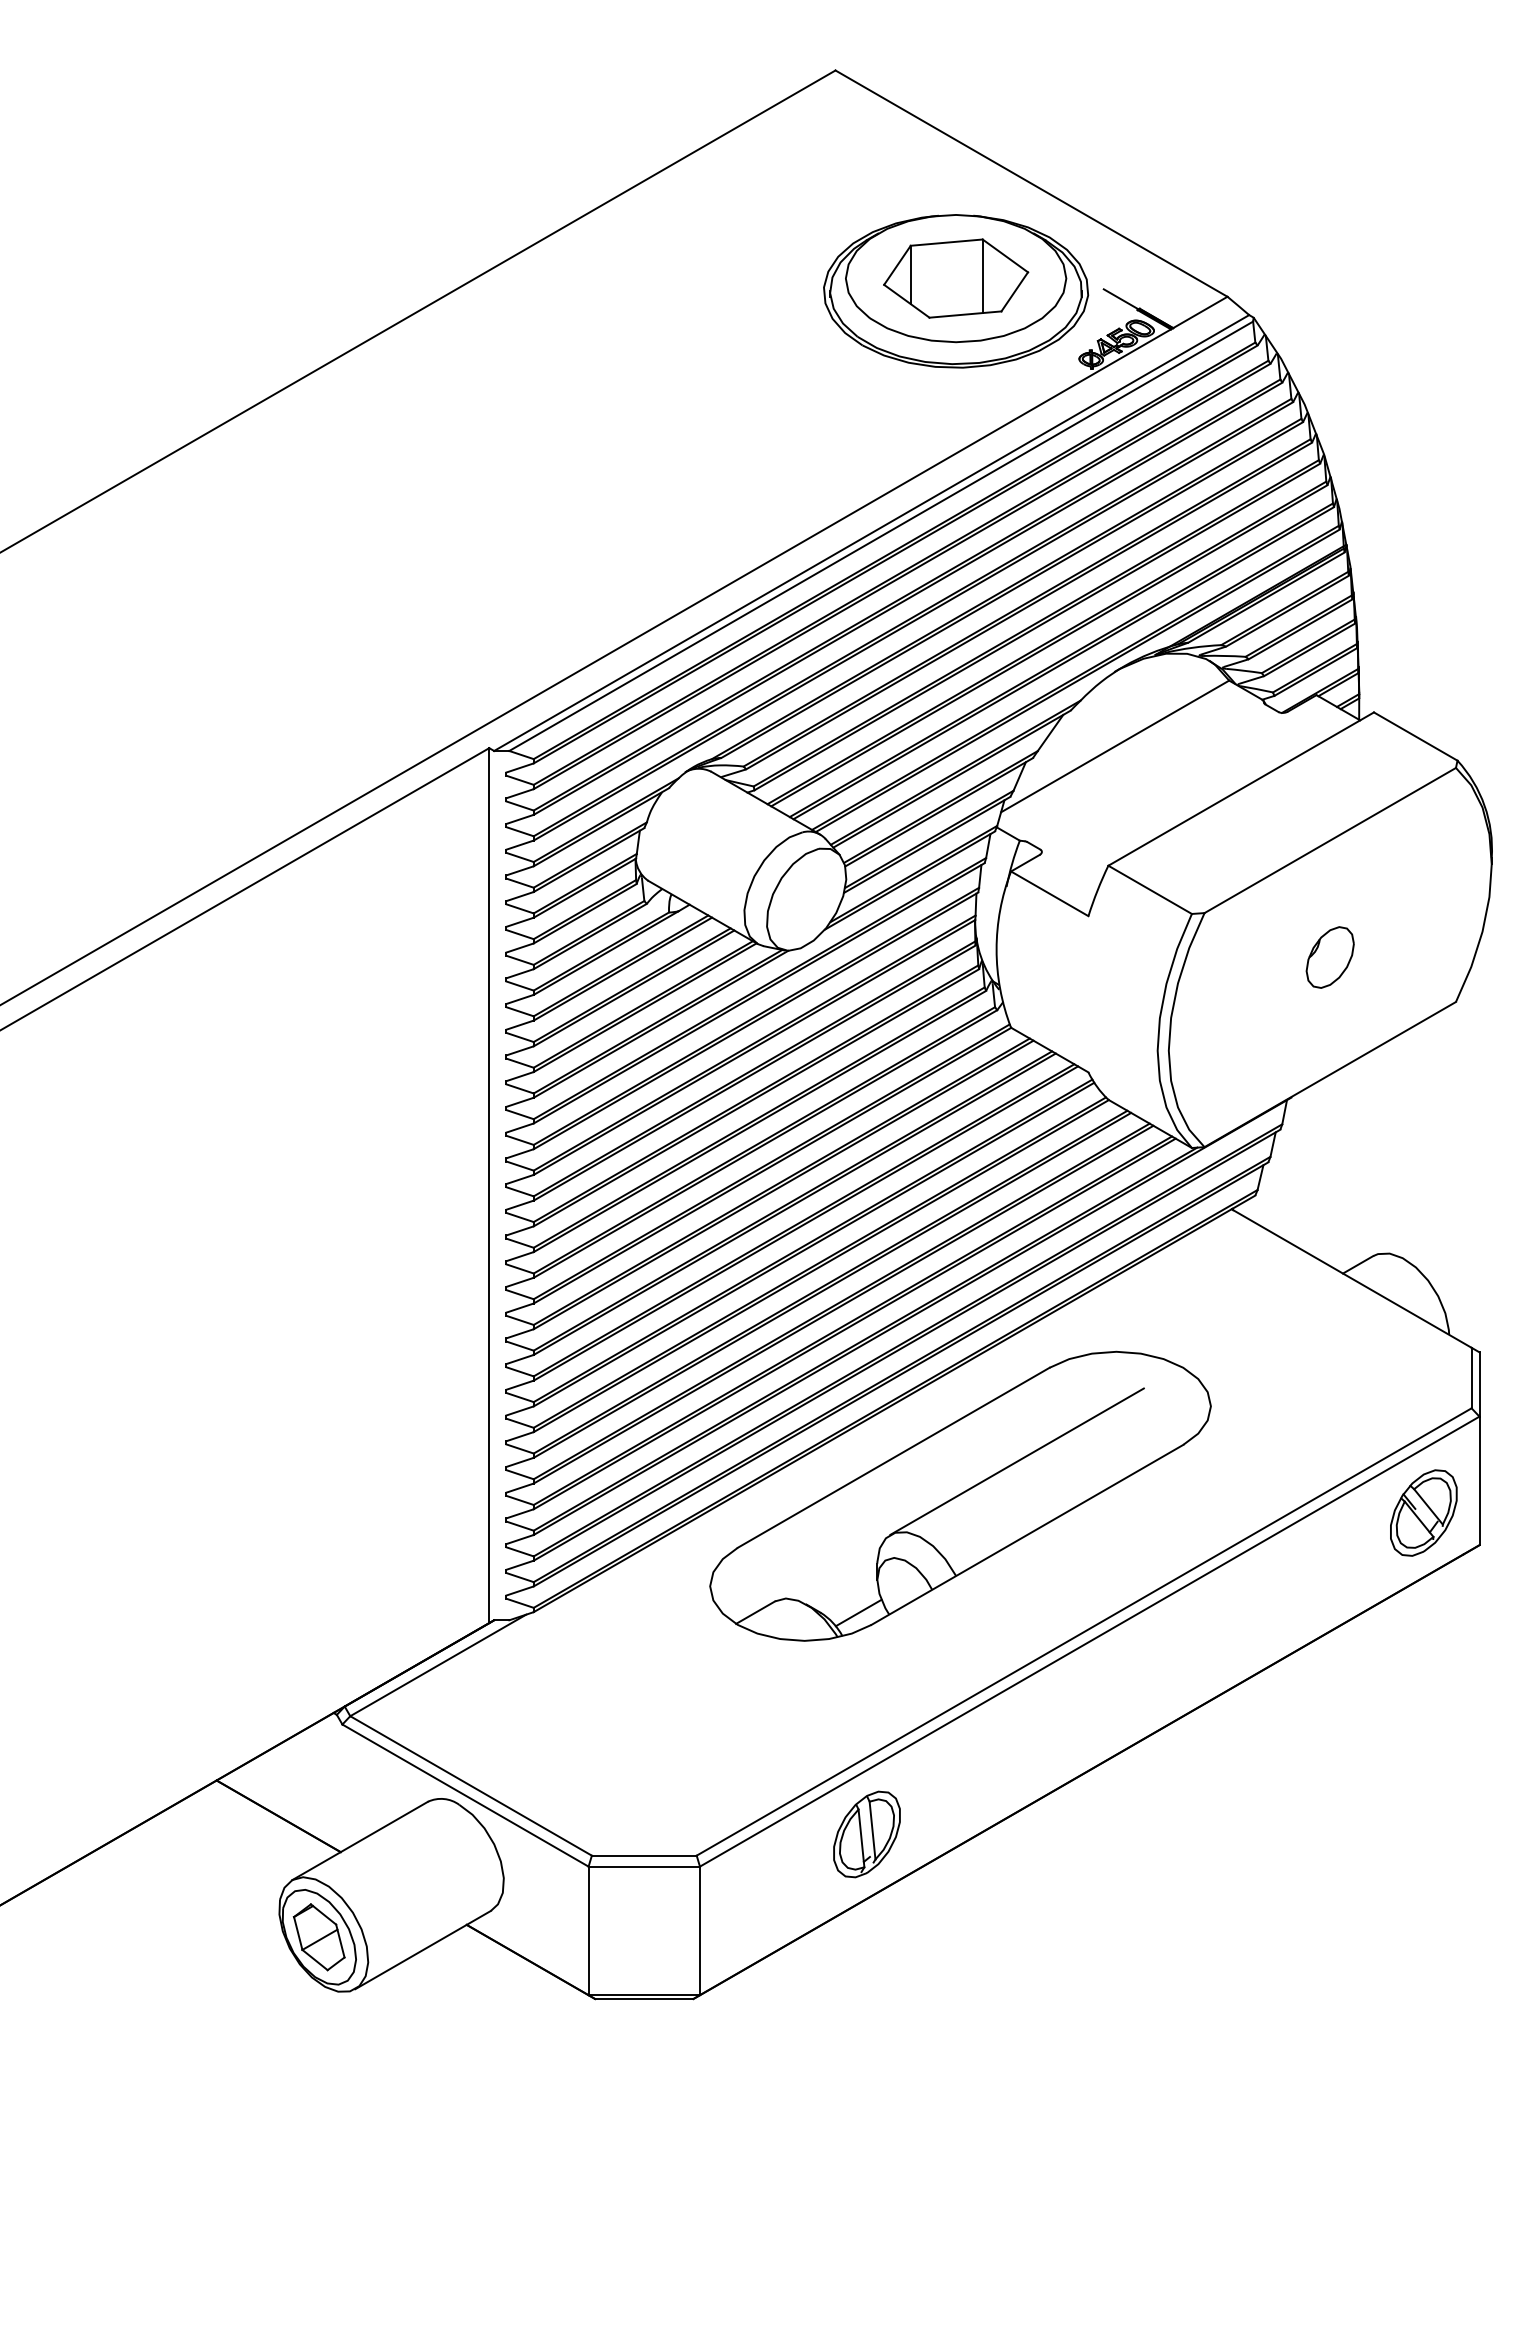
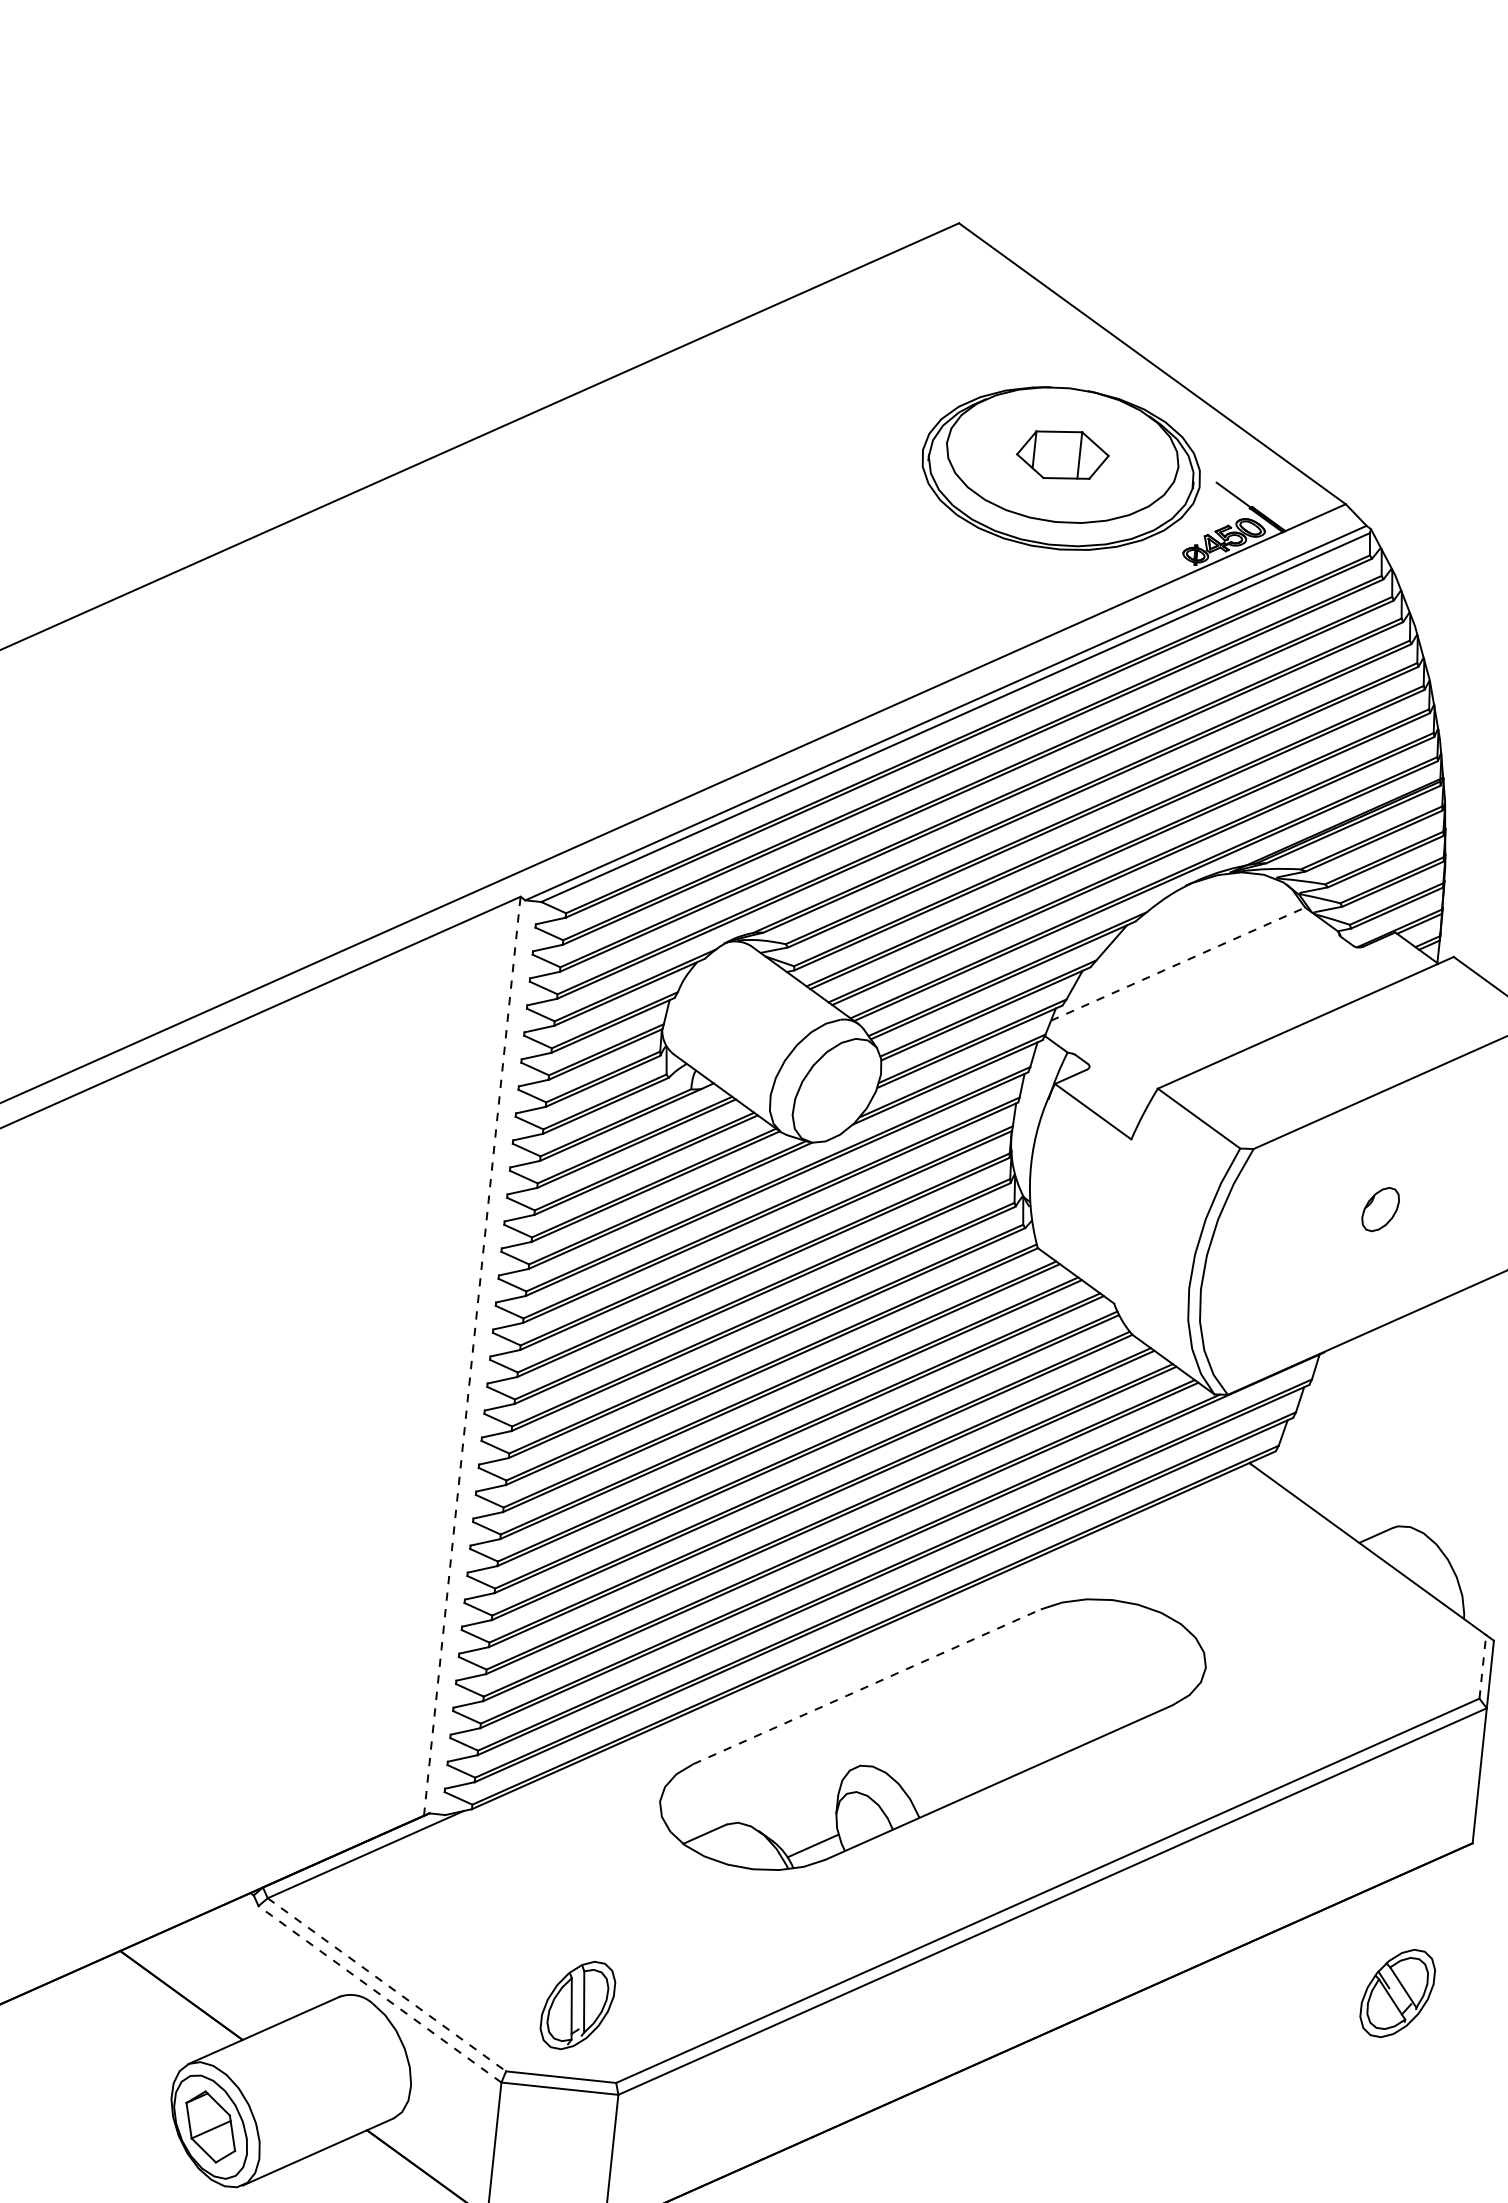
part: (956, 278) -> (1063, 455), size x0.6
line: (1115, 746) -> (1178, 964), solid -> dashed
part: (1329, 957) -> (1379, 1209), size x0.7
line: (489, 1185) -> (472, 1356), solid -> dashed
line: (1471, 1377) -> (1482, 1666), solid -> dashed
line: (894, 1457) -> (867, 1686), solid -> dashed
line: (1016, 1461) -> (995, 1704), removed
part: (1423, 1512) -> (1397, 1992), moved
line: (471, 1786) -> (387, 1985), solid -> dashed
line: (465, 1795) -> (379, 1994), solid -> dashed
part: (866, 1834) -> (577, 2005), moved

